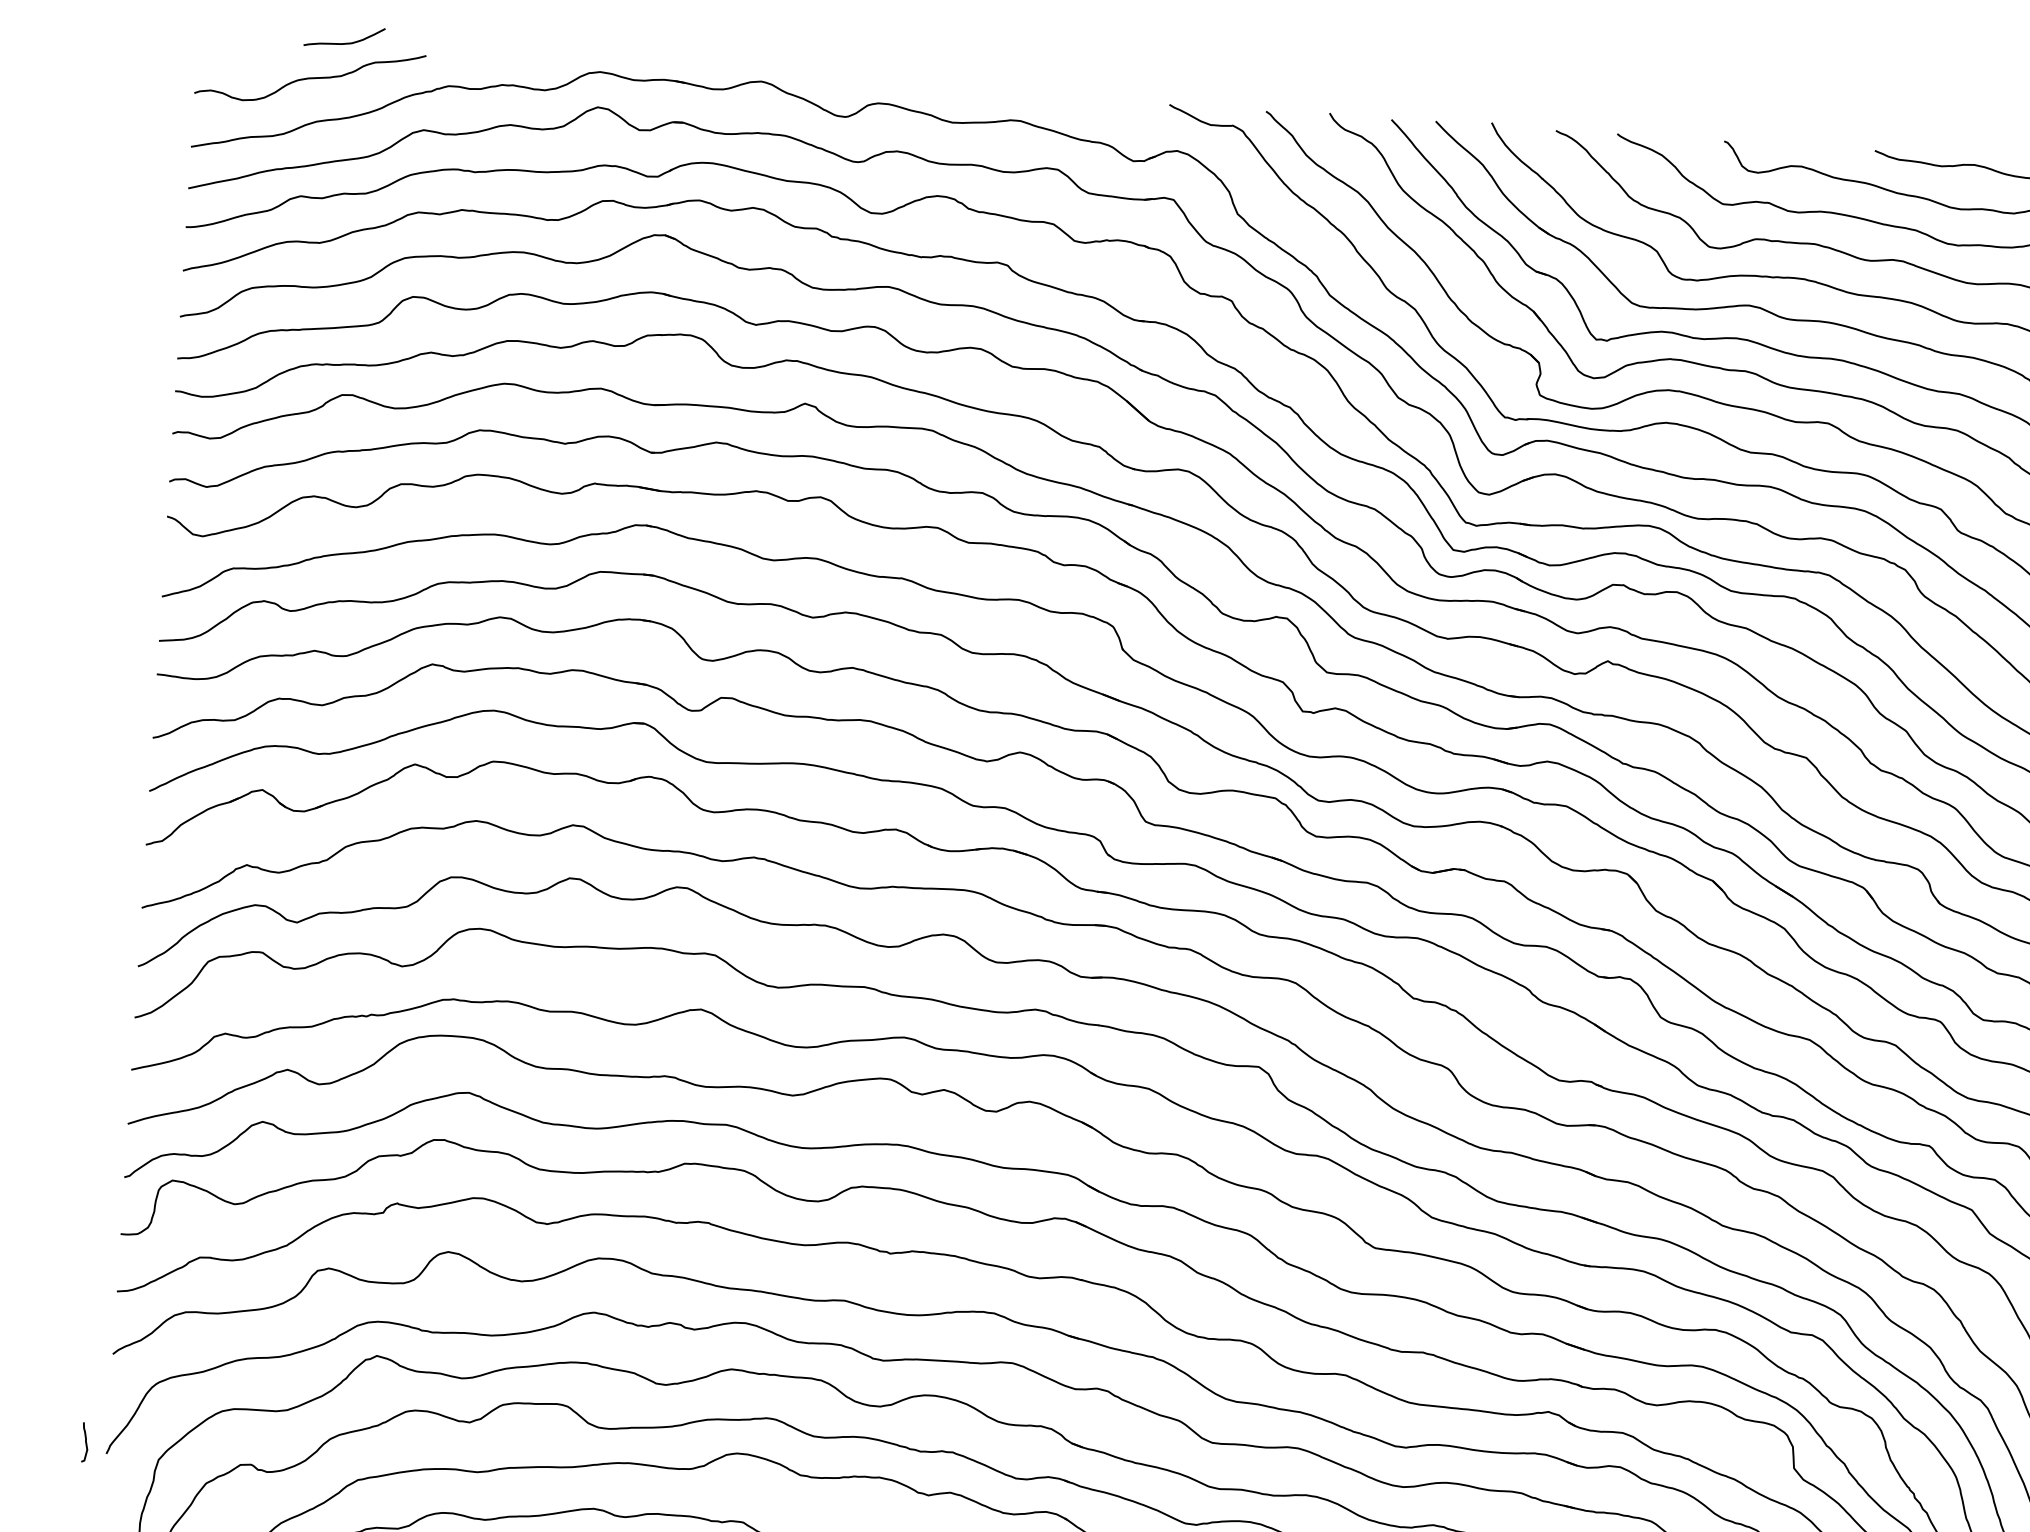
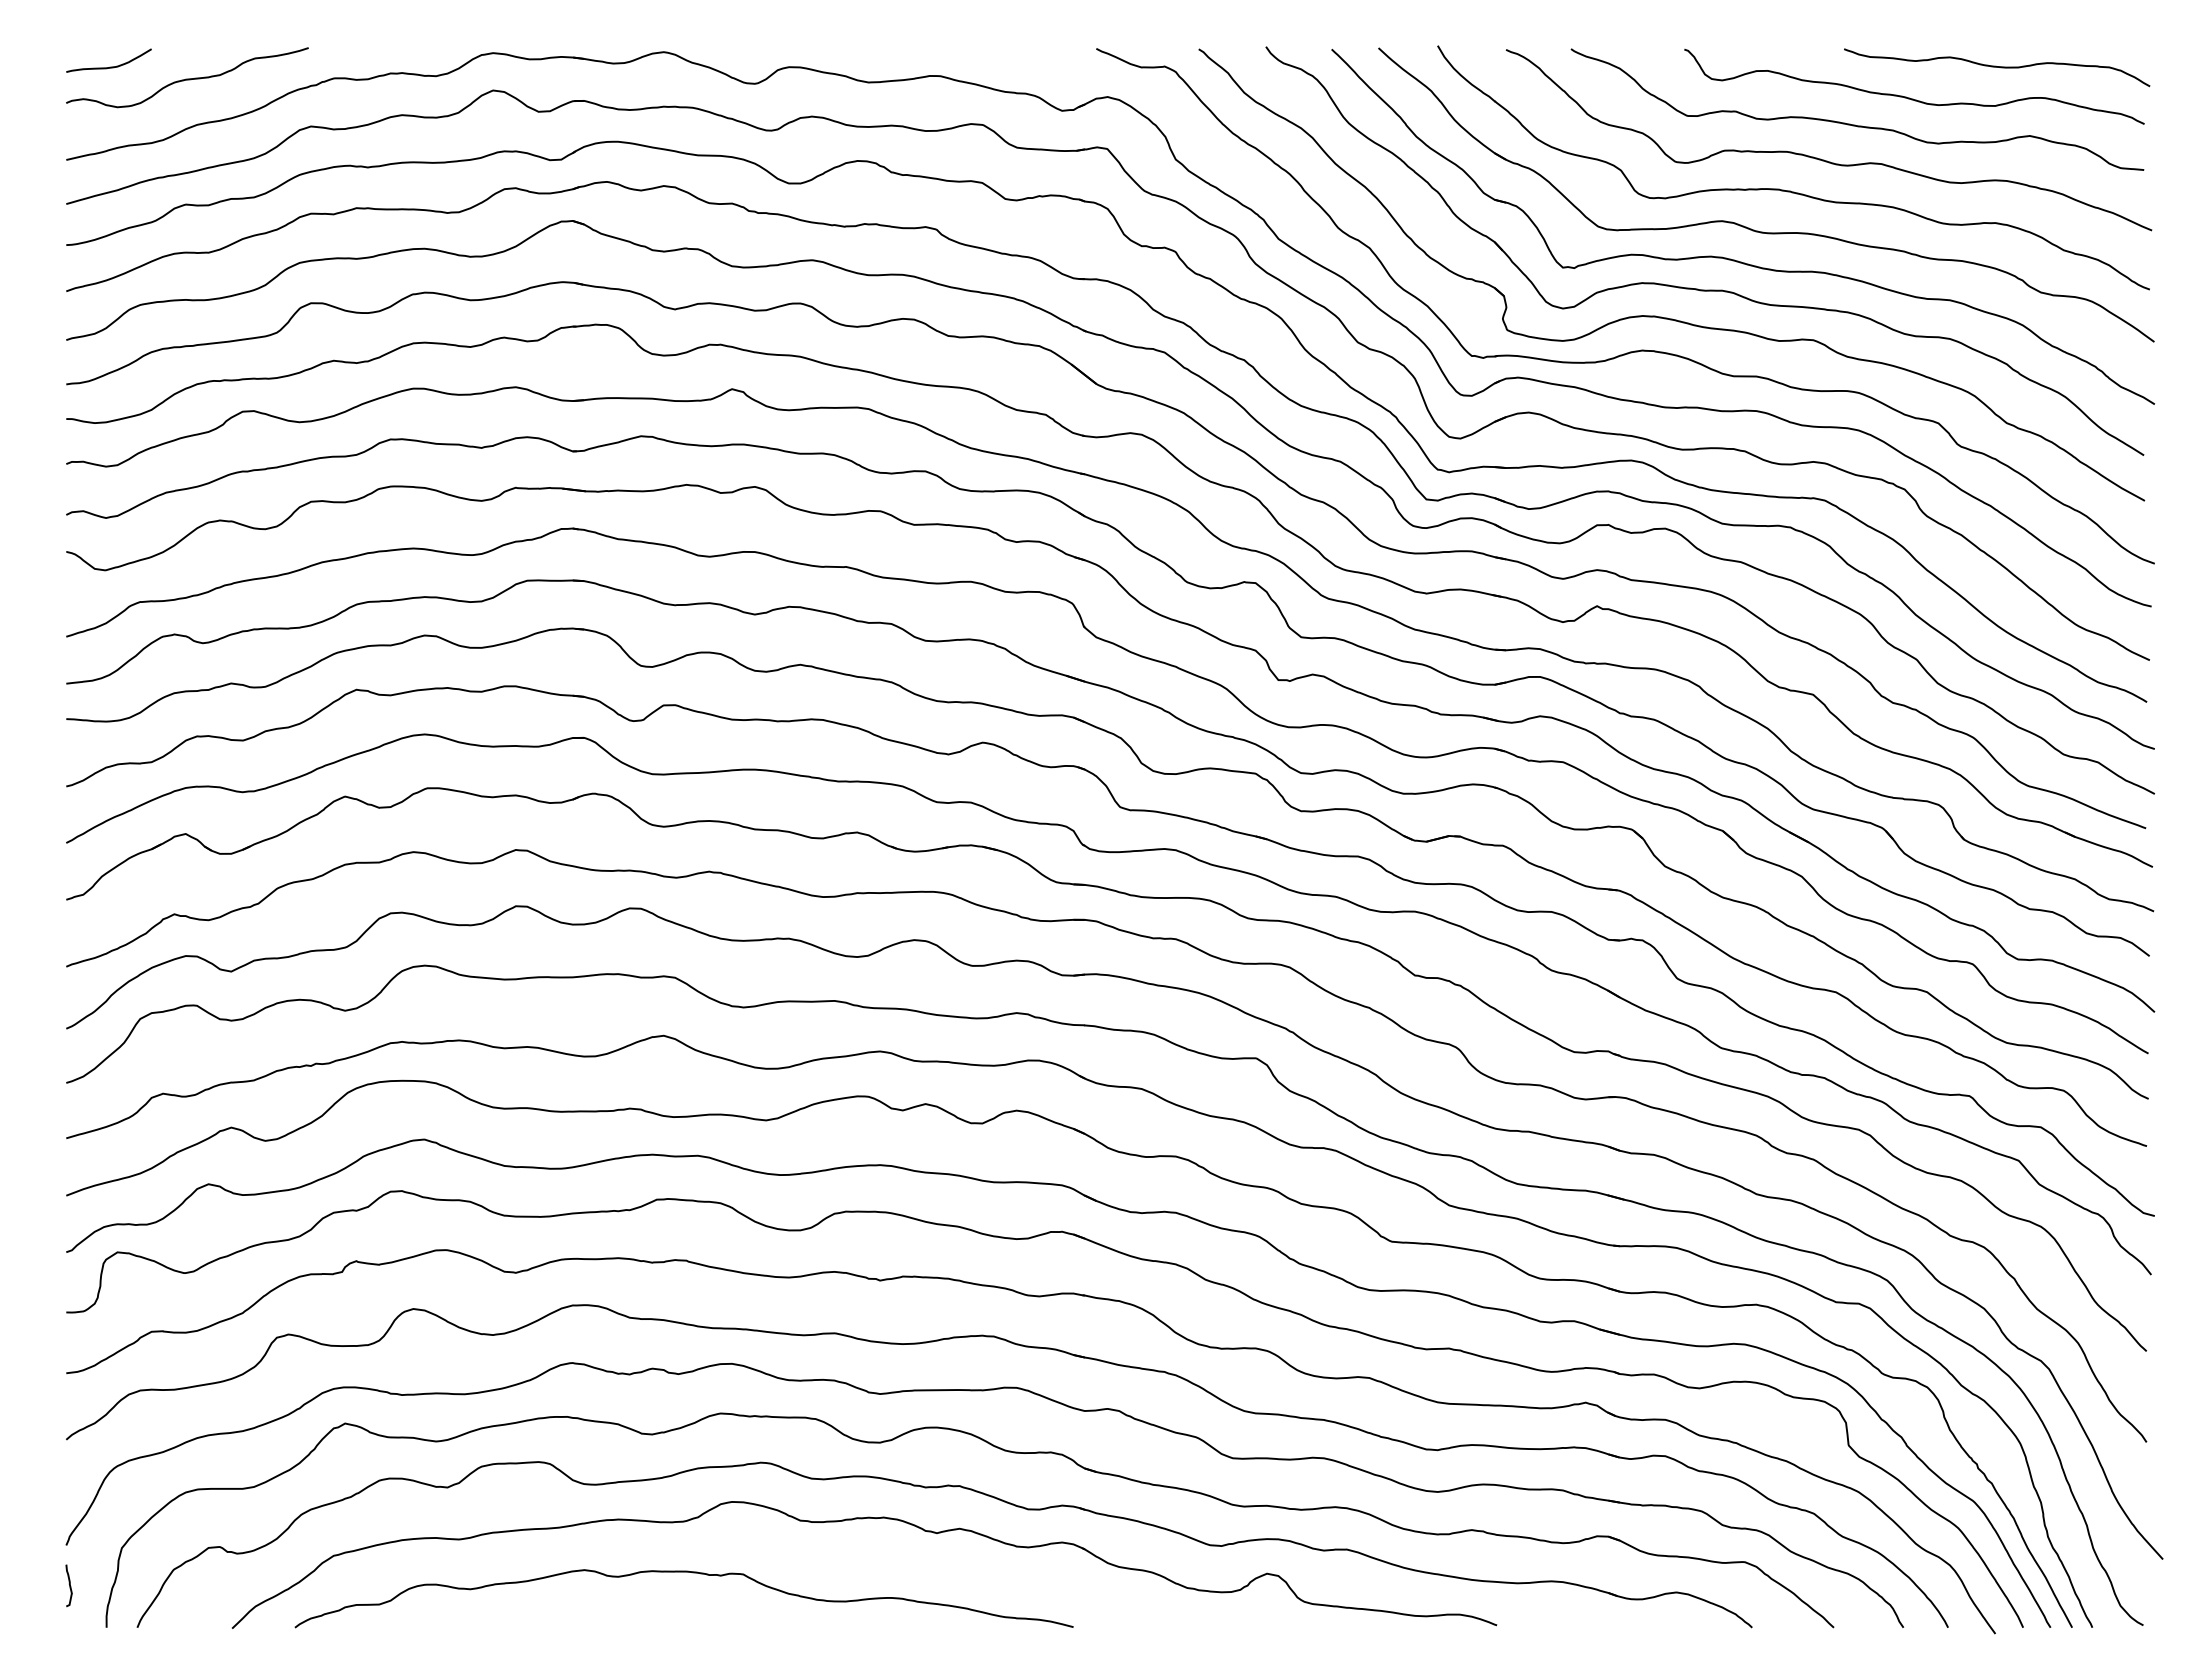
curve: (344, 42) -> (109, 66), moved
curve: (85, 1442) -> (69, 1585), moved

